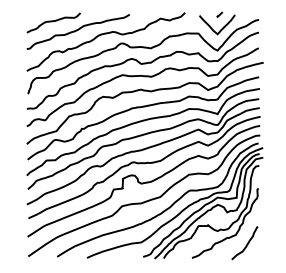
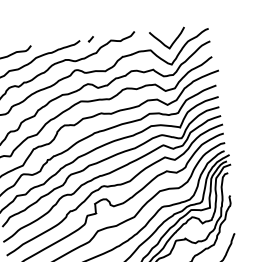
curve: (219, 14) -> (90, 39), moved

